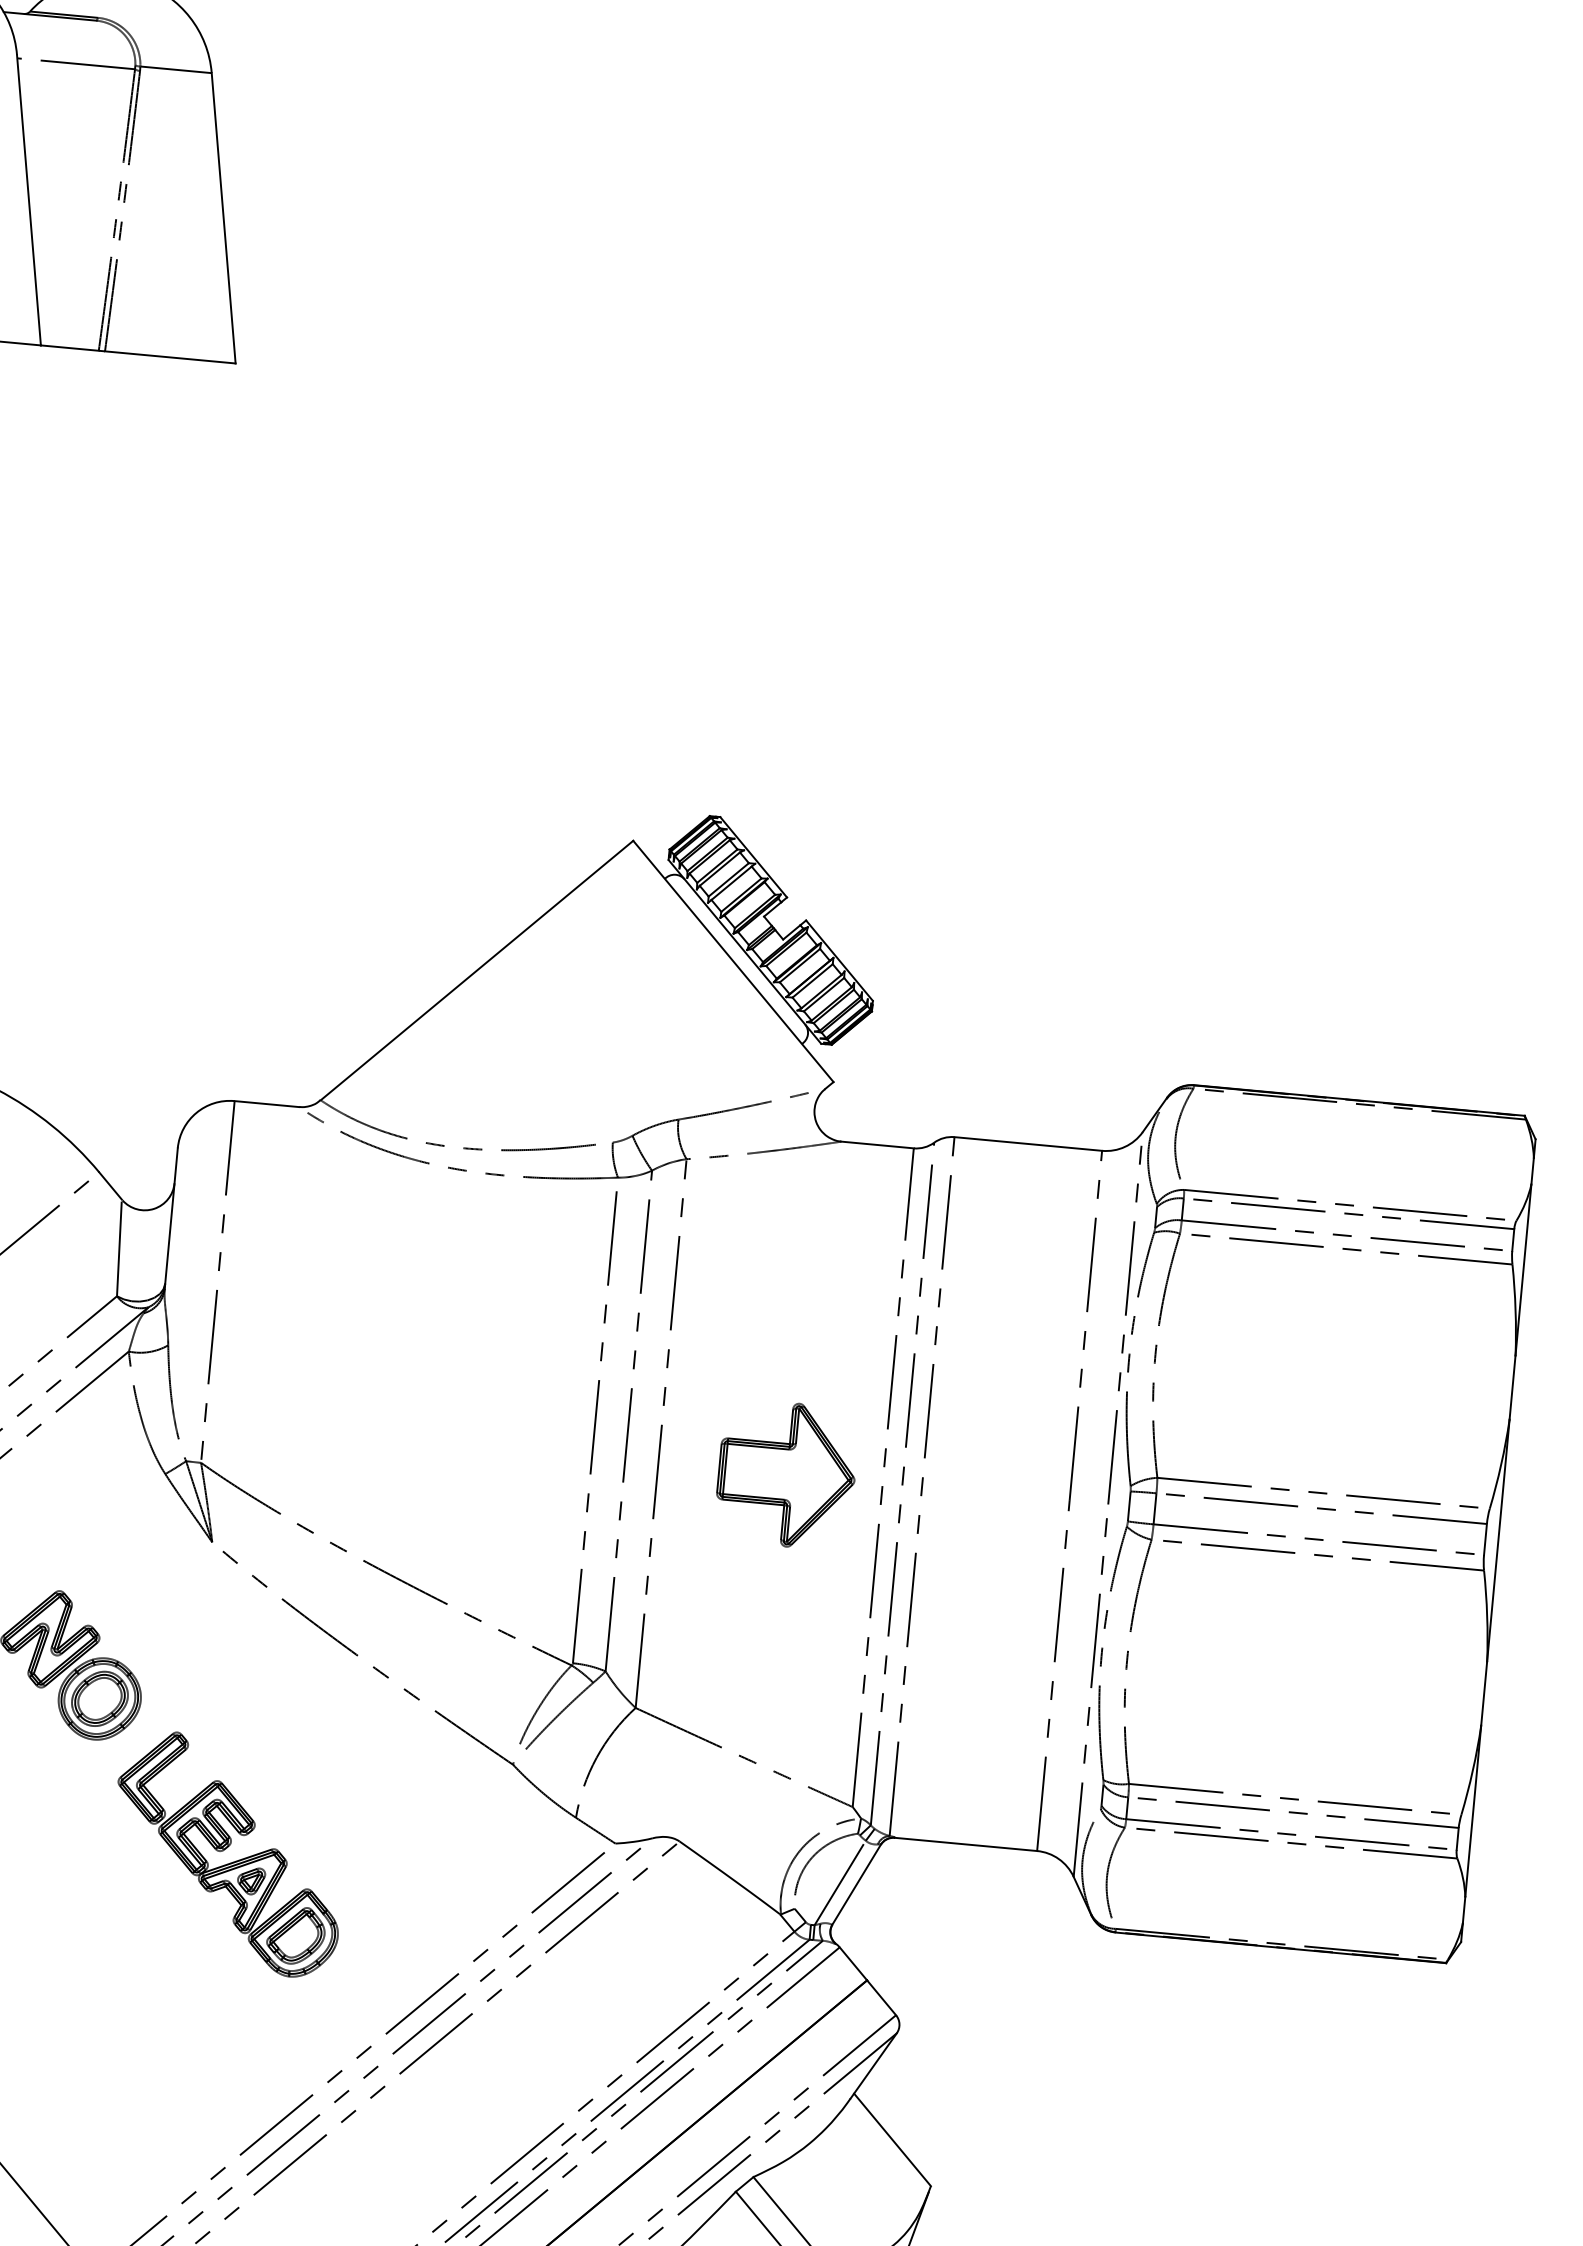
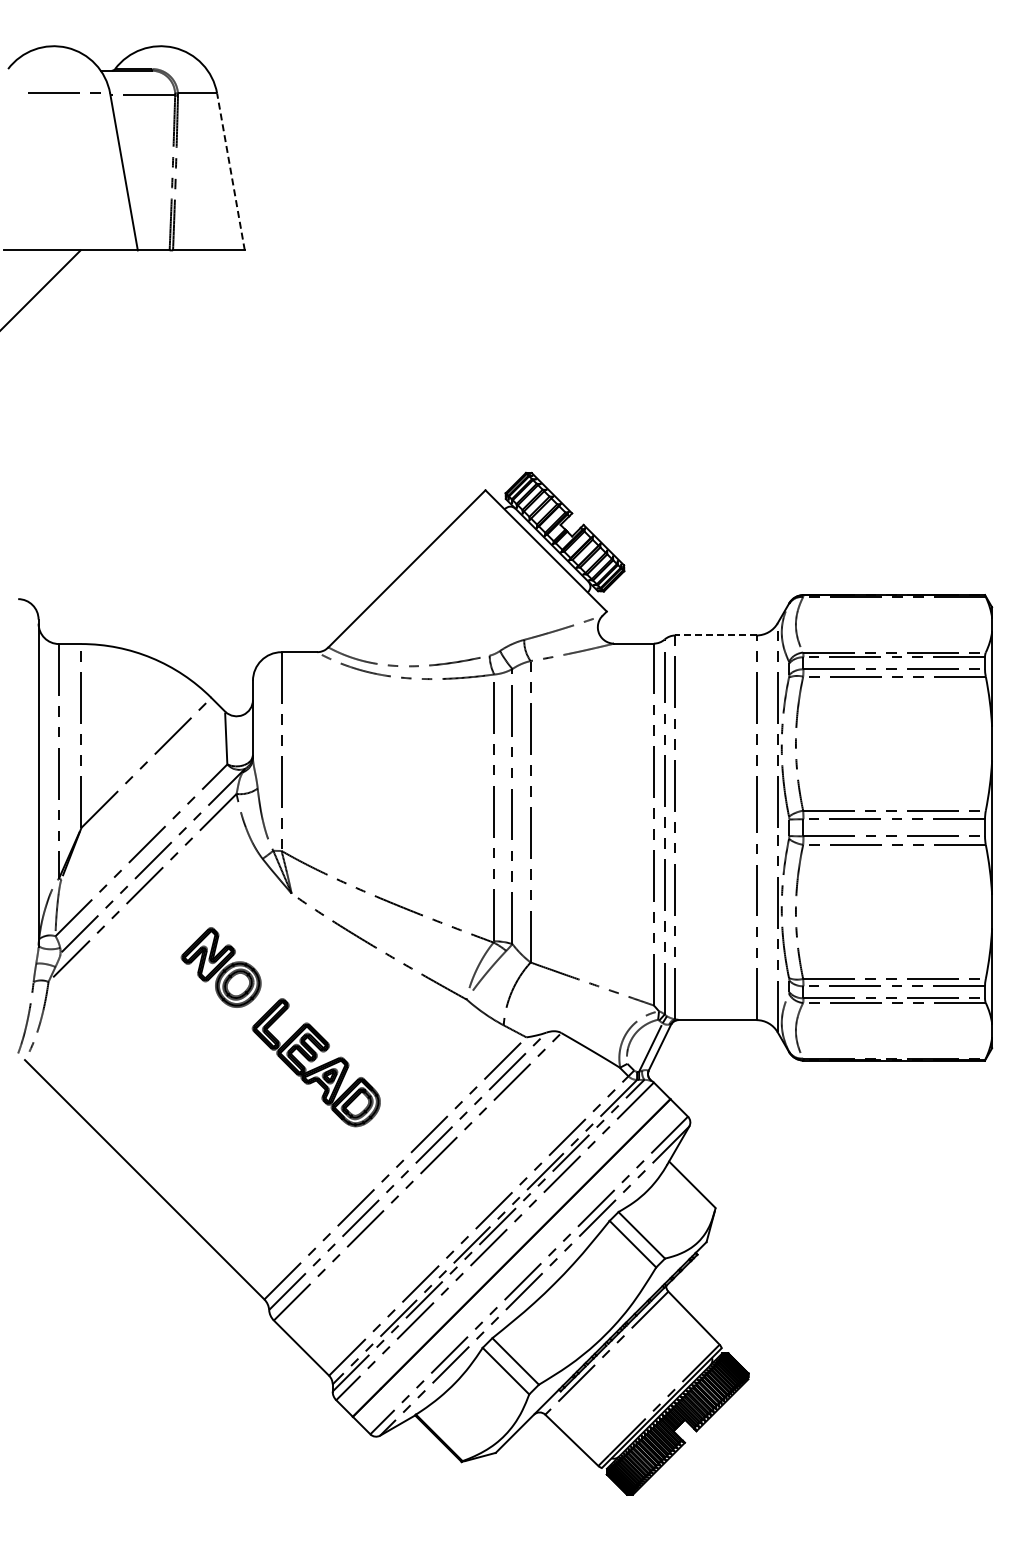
line: (222, 217) -> (230, 171), solid -> dashed
line: (1029, 1144) -> (716, 635), solid -> dashed
part: (787, 1474) -> (601, 827), removed

